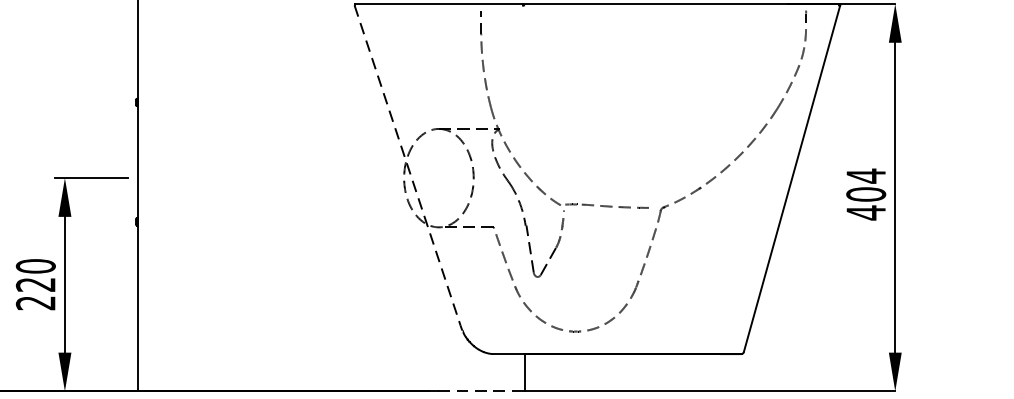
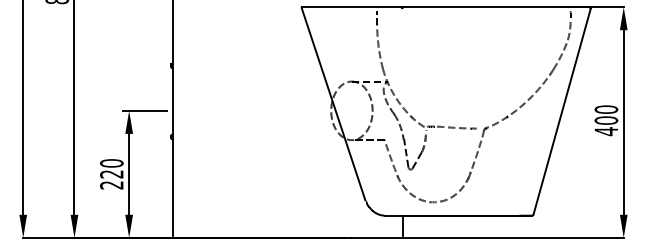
line: (407, 165) -> (333, 103), dashed -> solid
text: (866, 175) -> (606, 109), 404 -> 400
line: (481, 390) -> (377, 237), dashed -> solid

